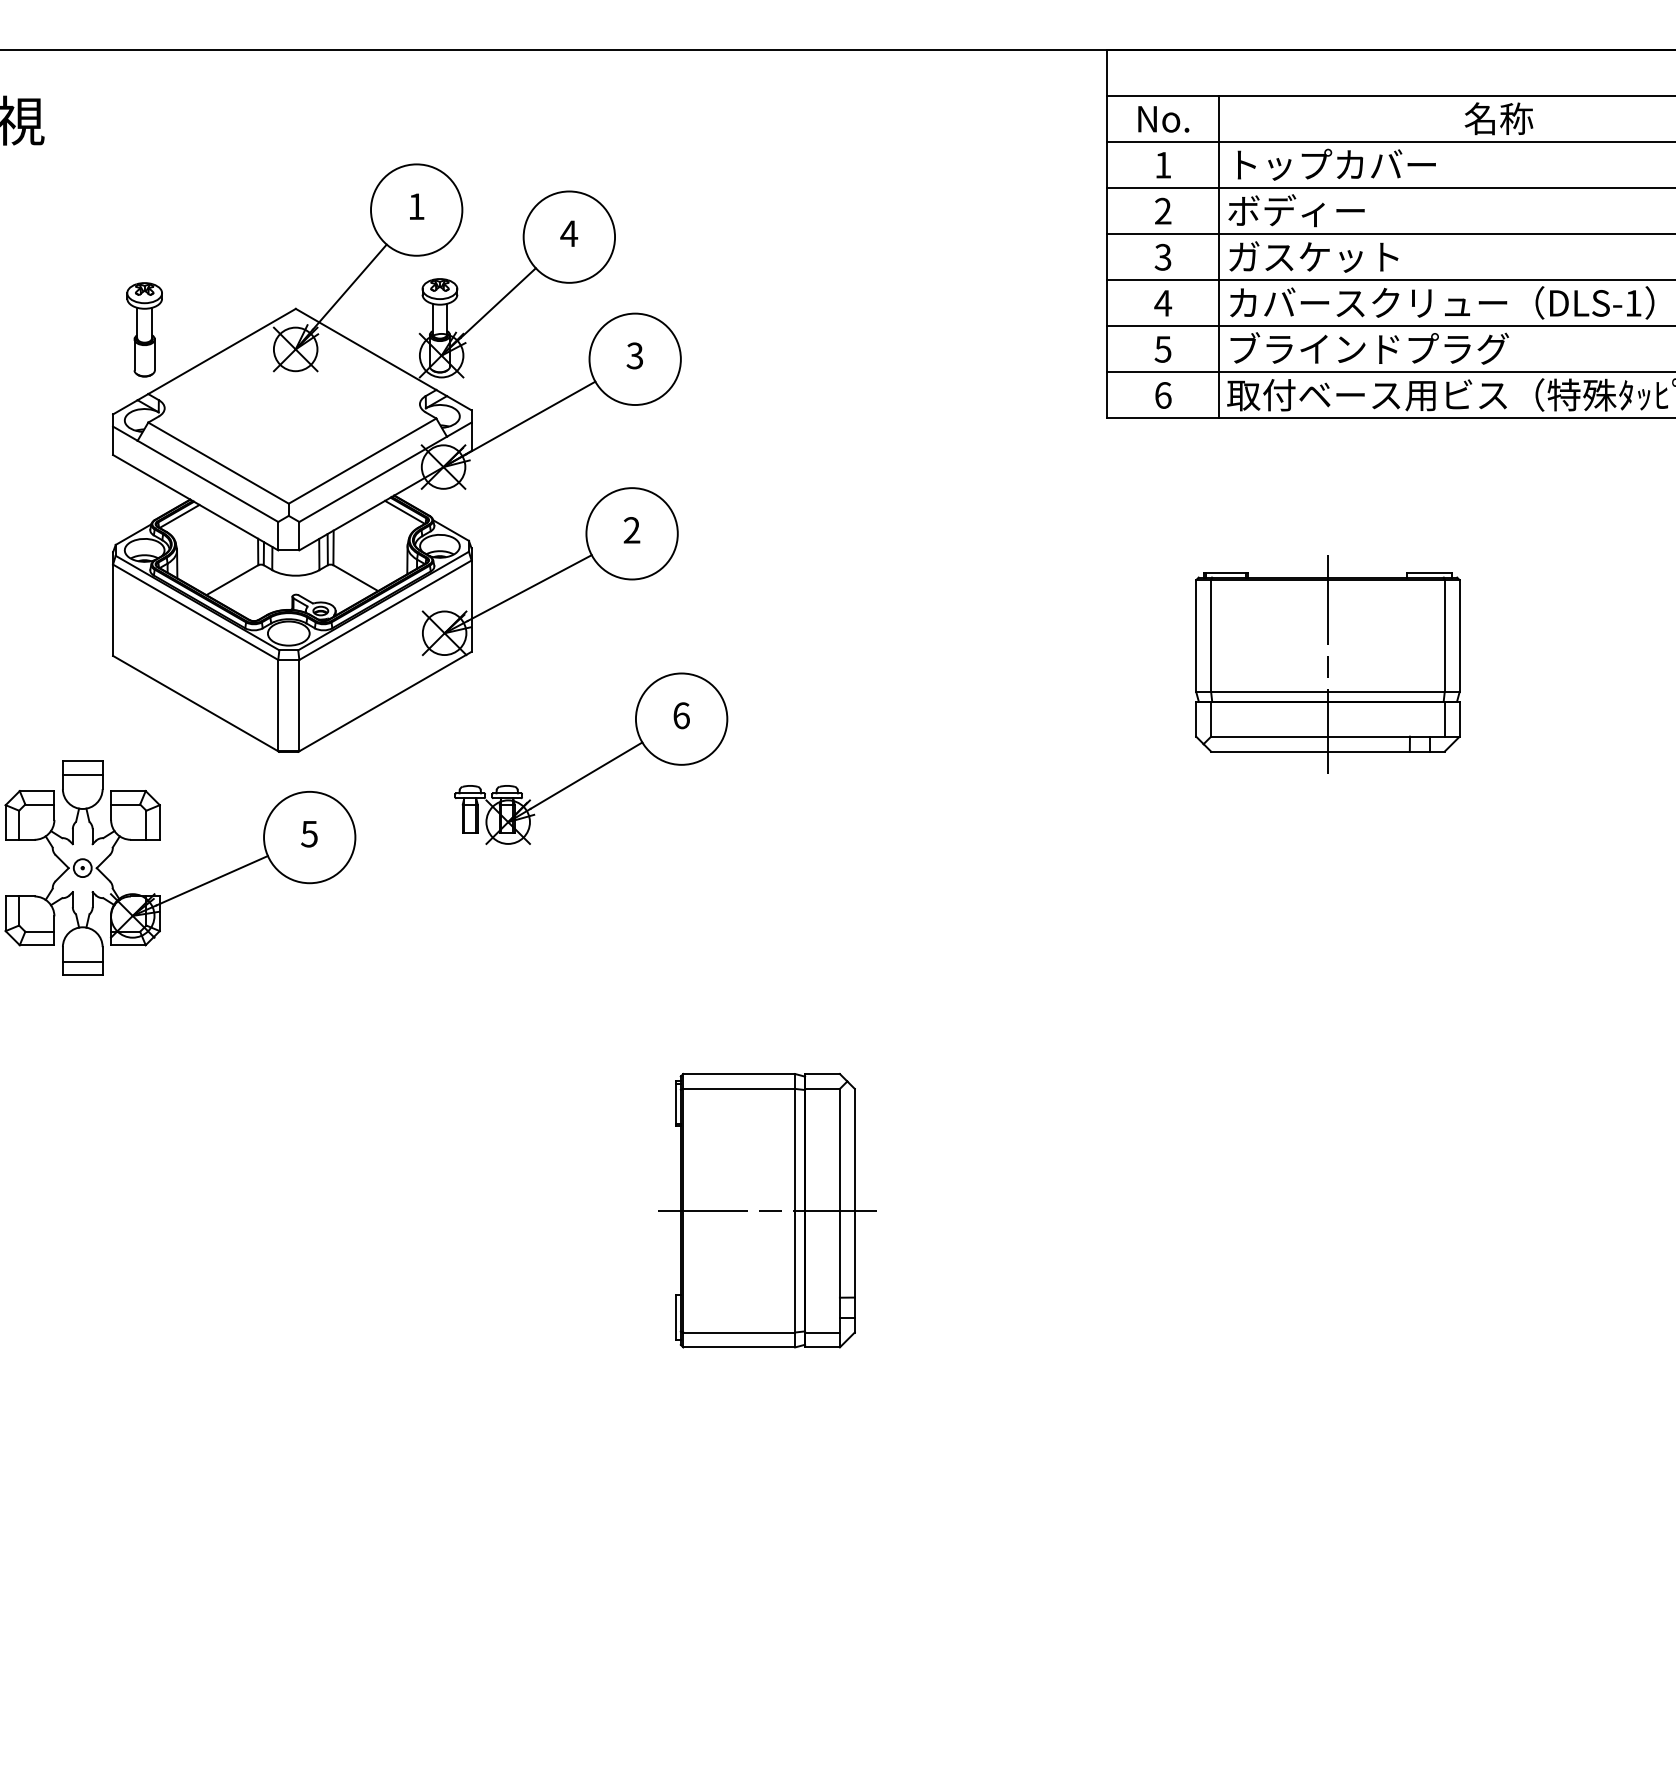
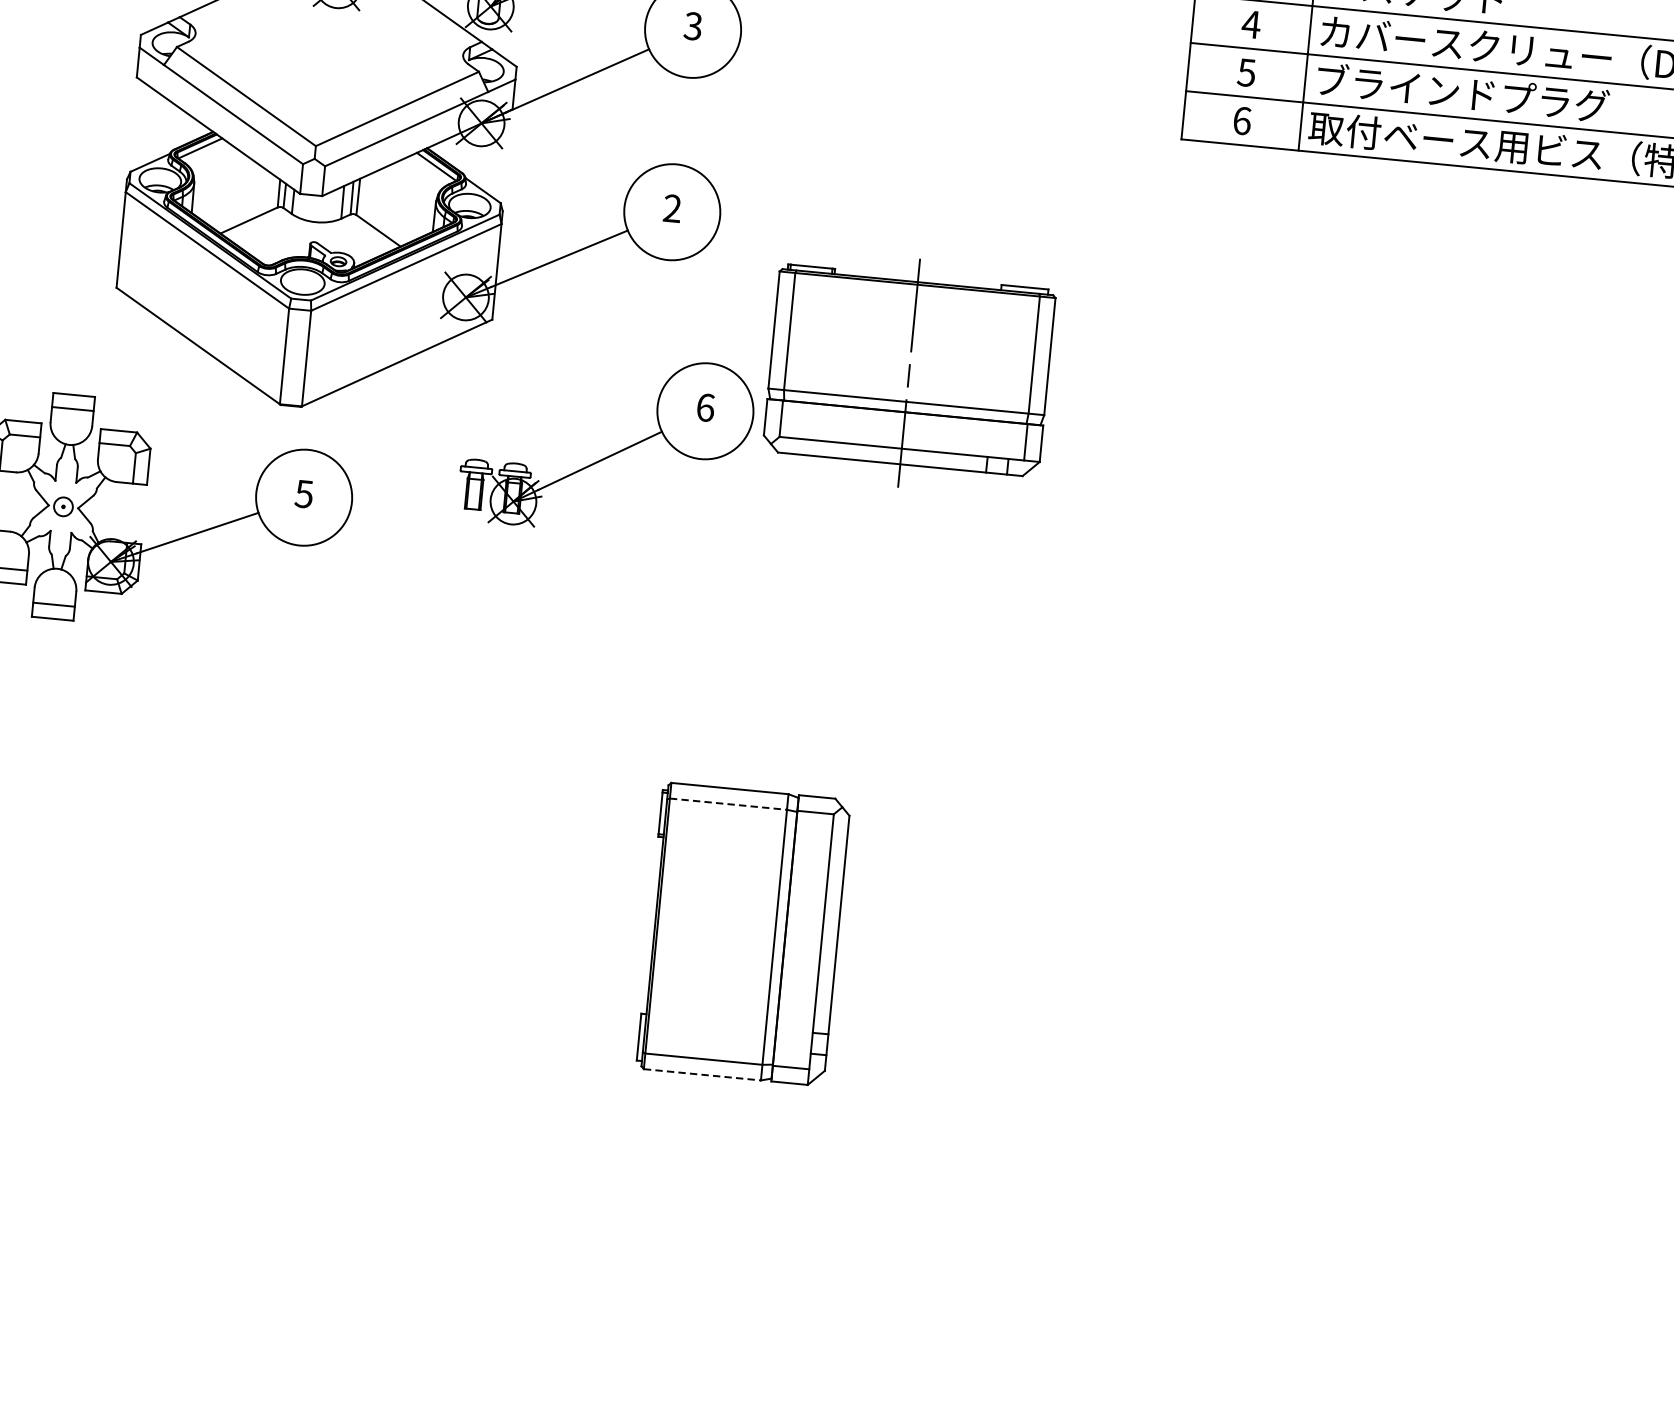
part: (1327, 664) -> (908, 373), moved
line: (739, 1088) -> (728, 803), solid -> dashed
line: (767, 1210) -> (745, 934), removed
line: (739, 1347) -> (702, 1074), solid -> dashed

